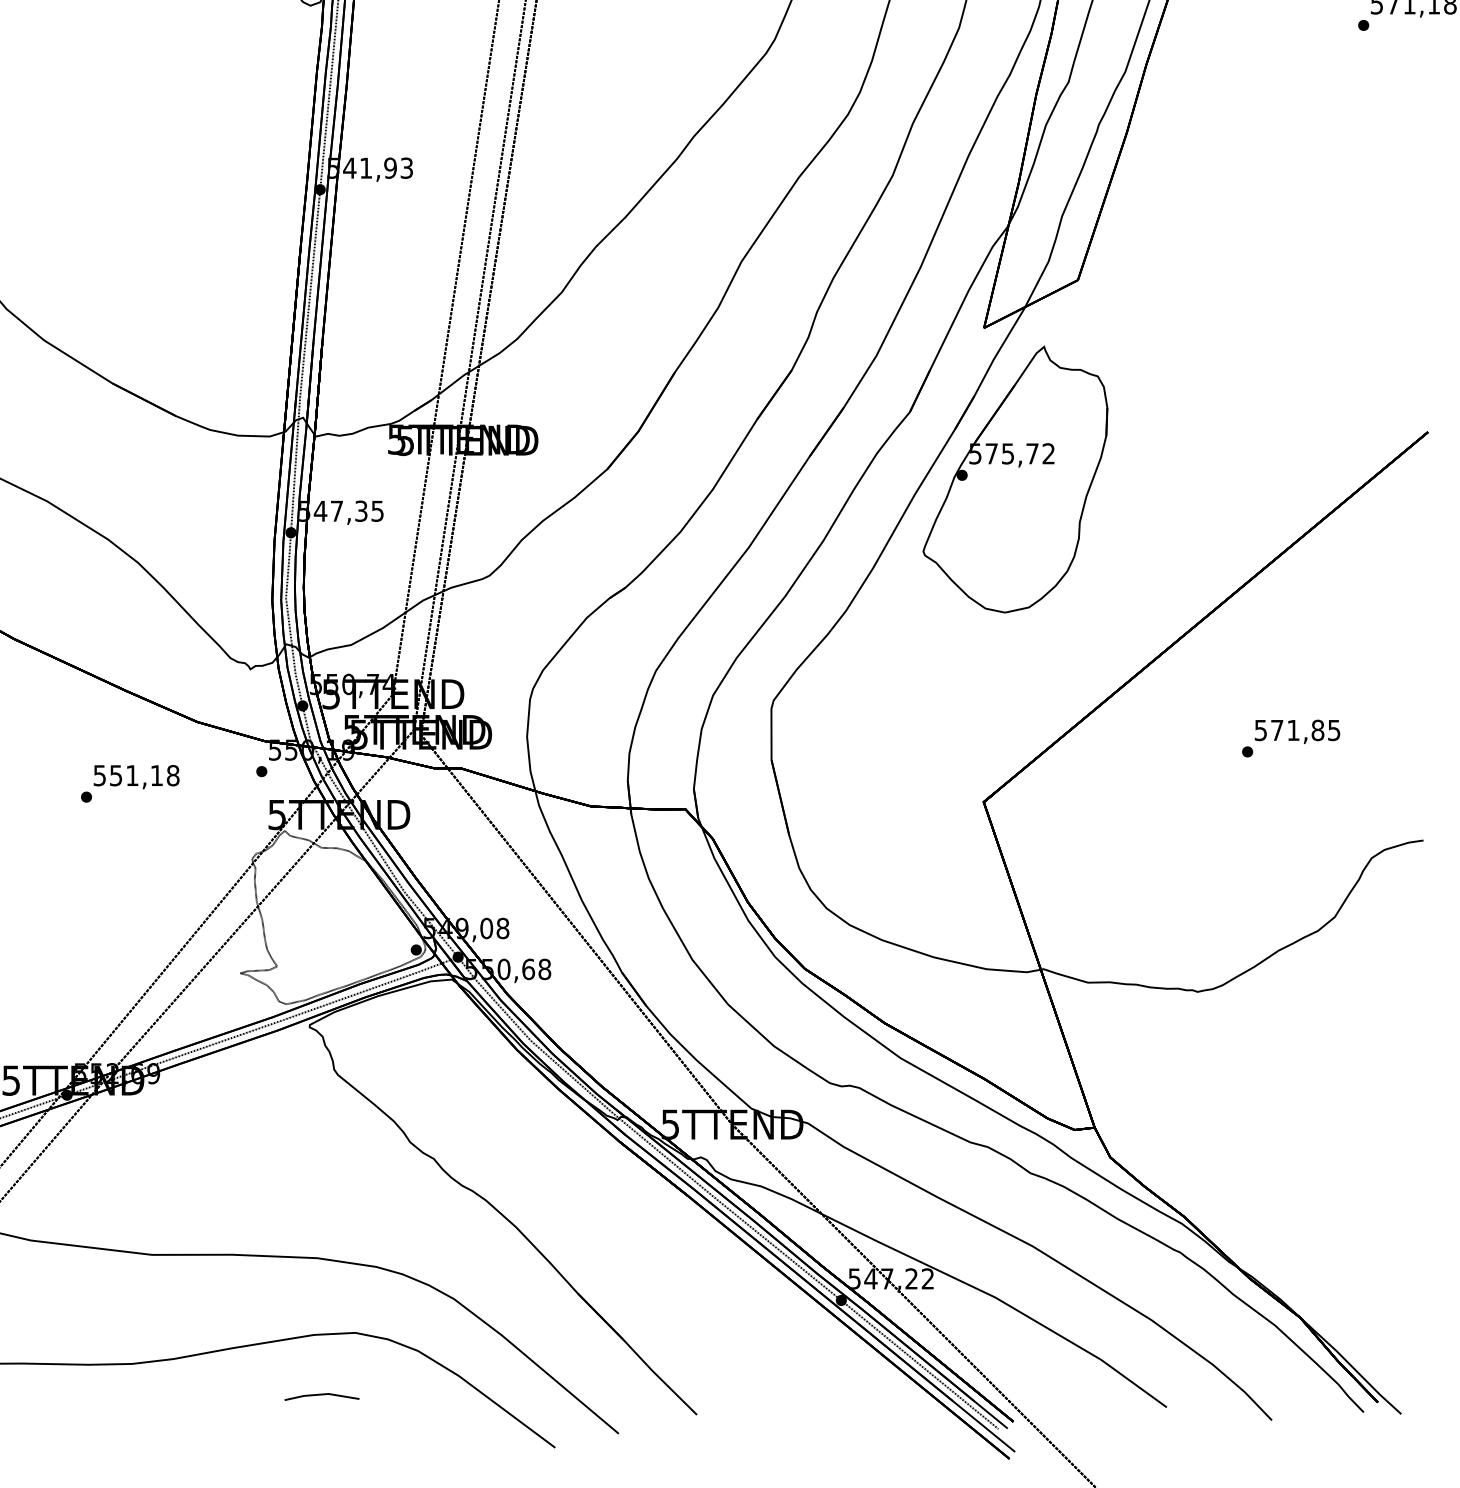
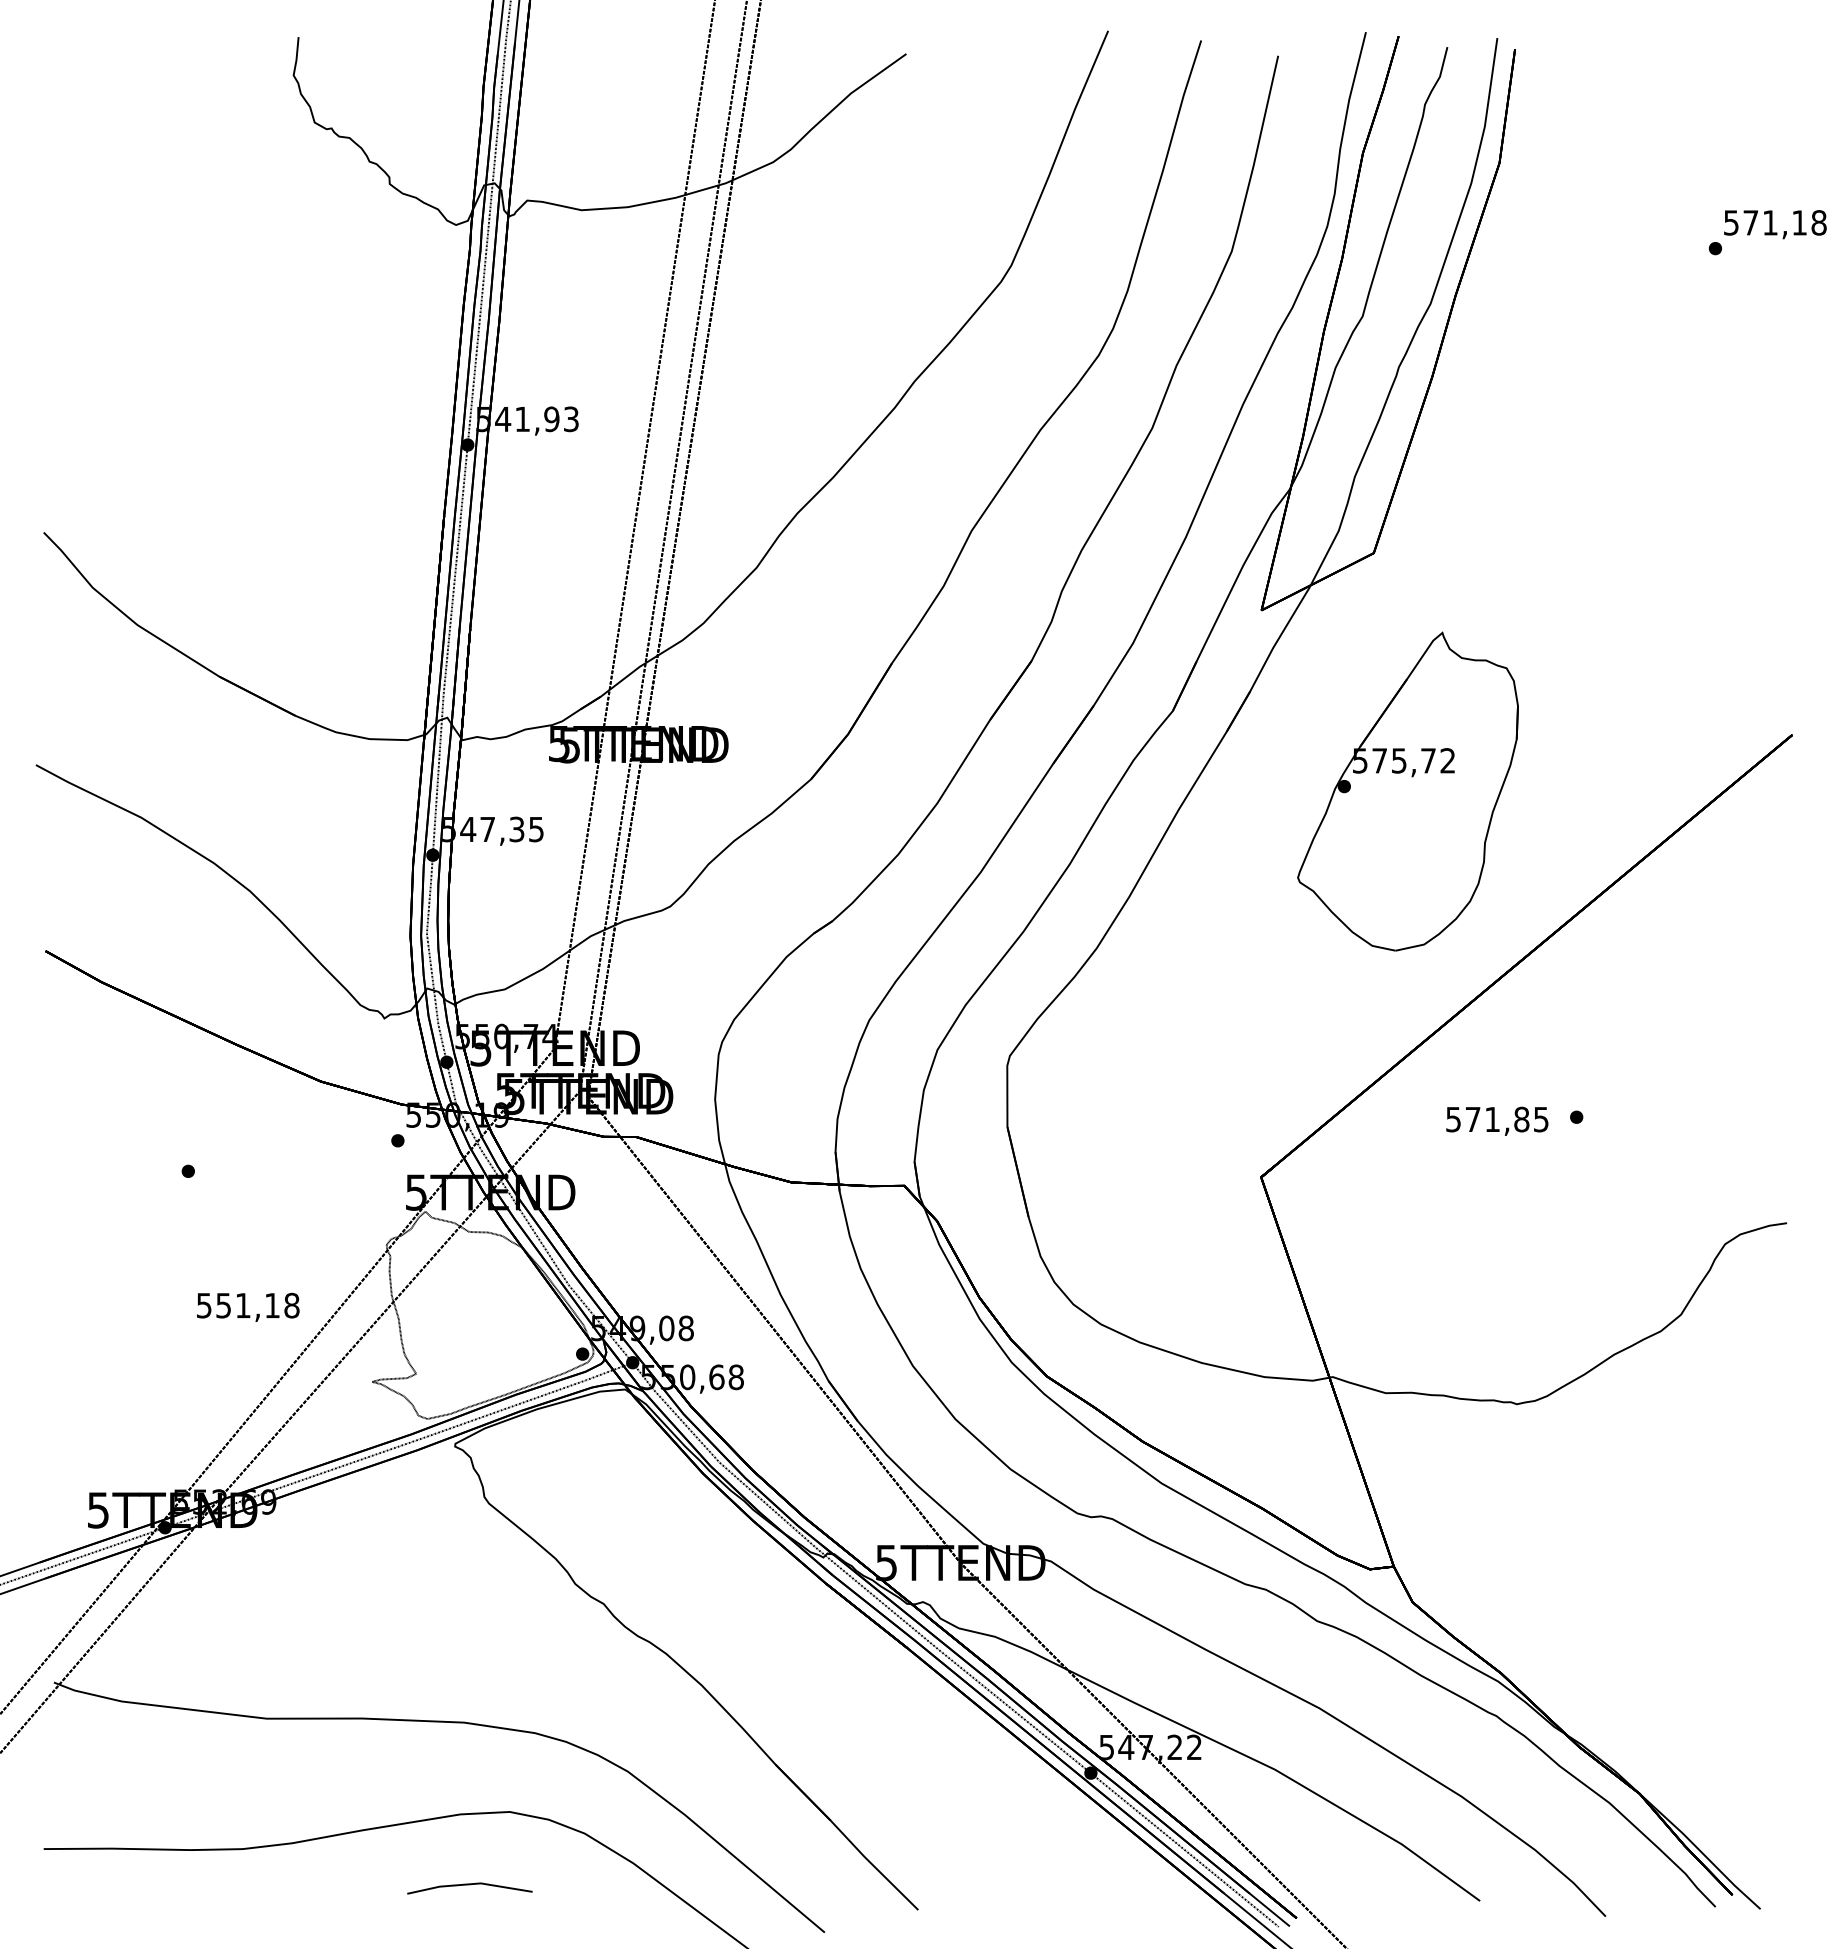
part: (1014, 479) -> (1407, 791), moved
text: (1297, 731) -> (1497, 1120), moved
text: (136, 776) -> (248, 1306), moved
part: (321, 1396) -> (469, 1888), size x1.4

